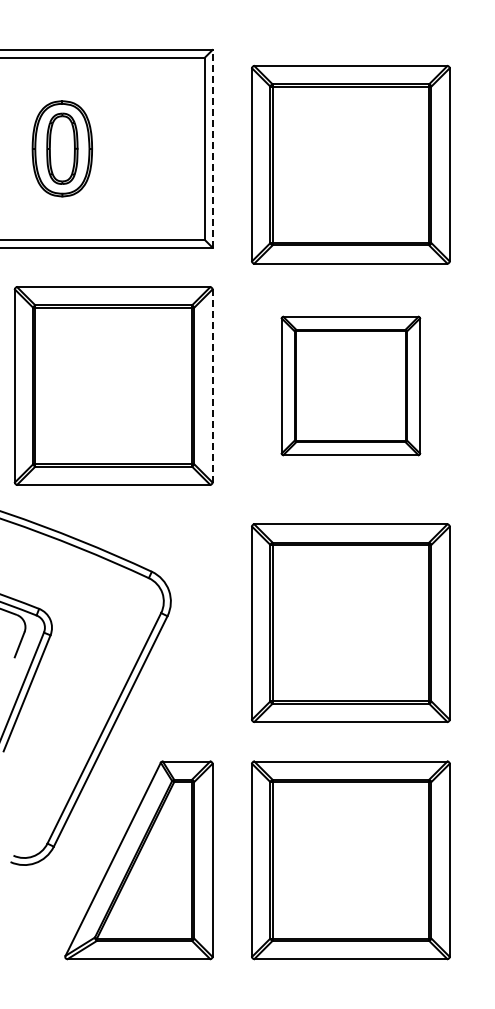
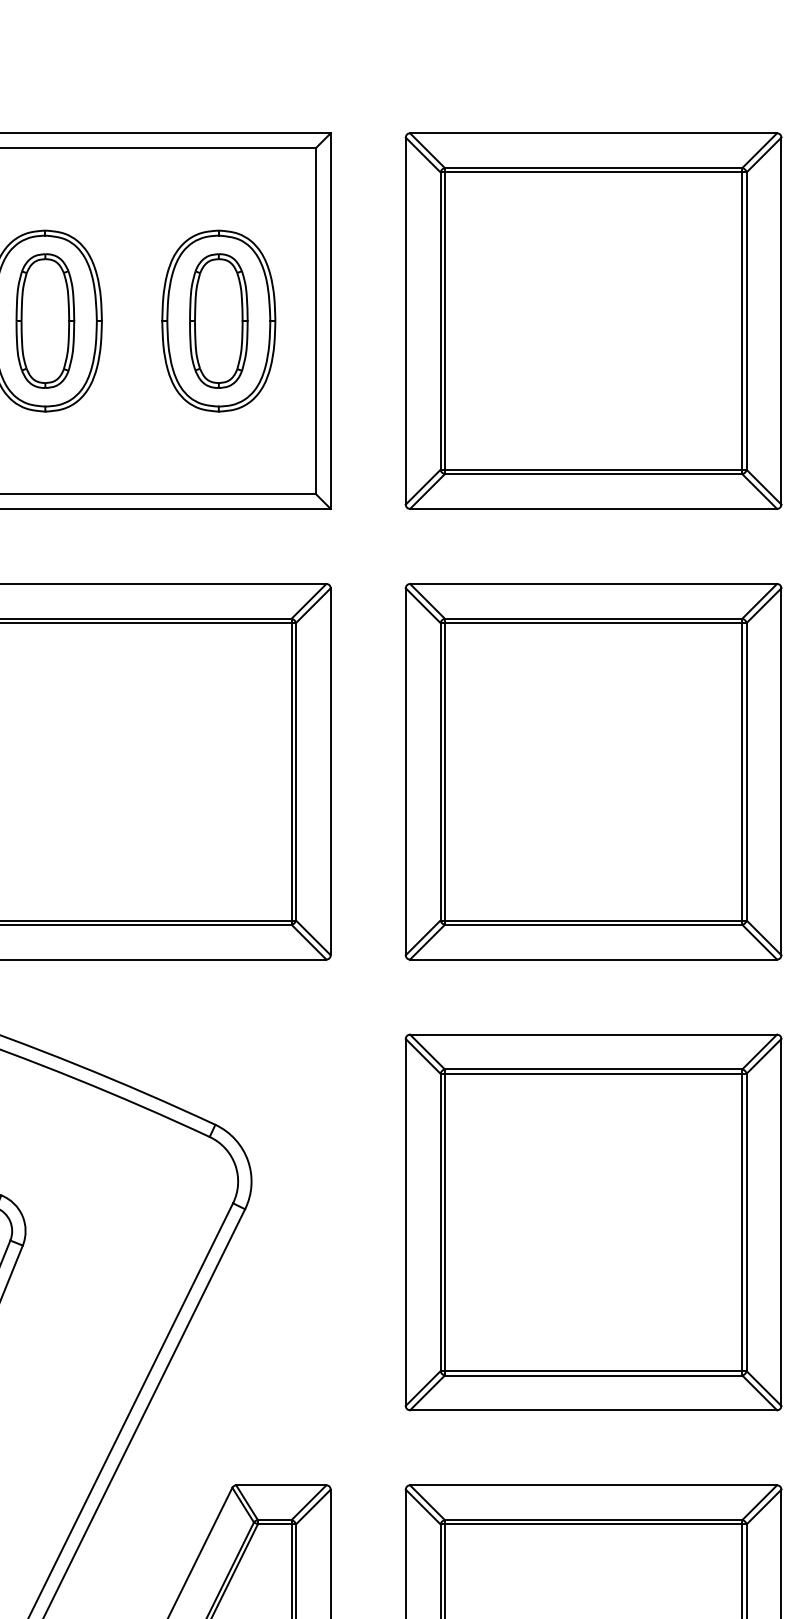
part: (153, 148) -> (218, 320), added
line: (212, 148) -> (330, 320), dashed -> solid
part: (350, 164) -> (592, 320), moved
part: (350, 385) -> (592, 770), size x1.43
line: (212, 386) -> (330, 772), dashed -> solid

